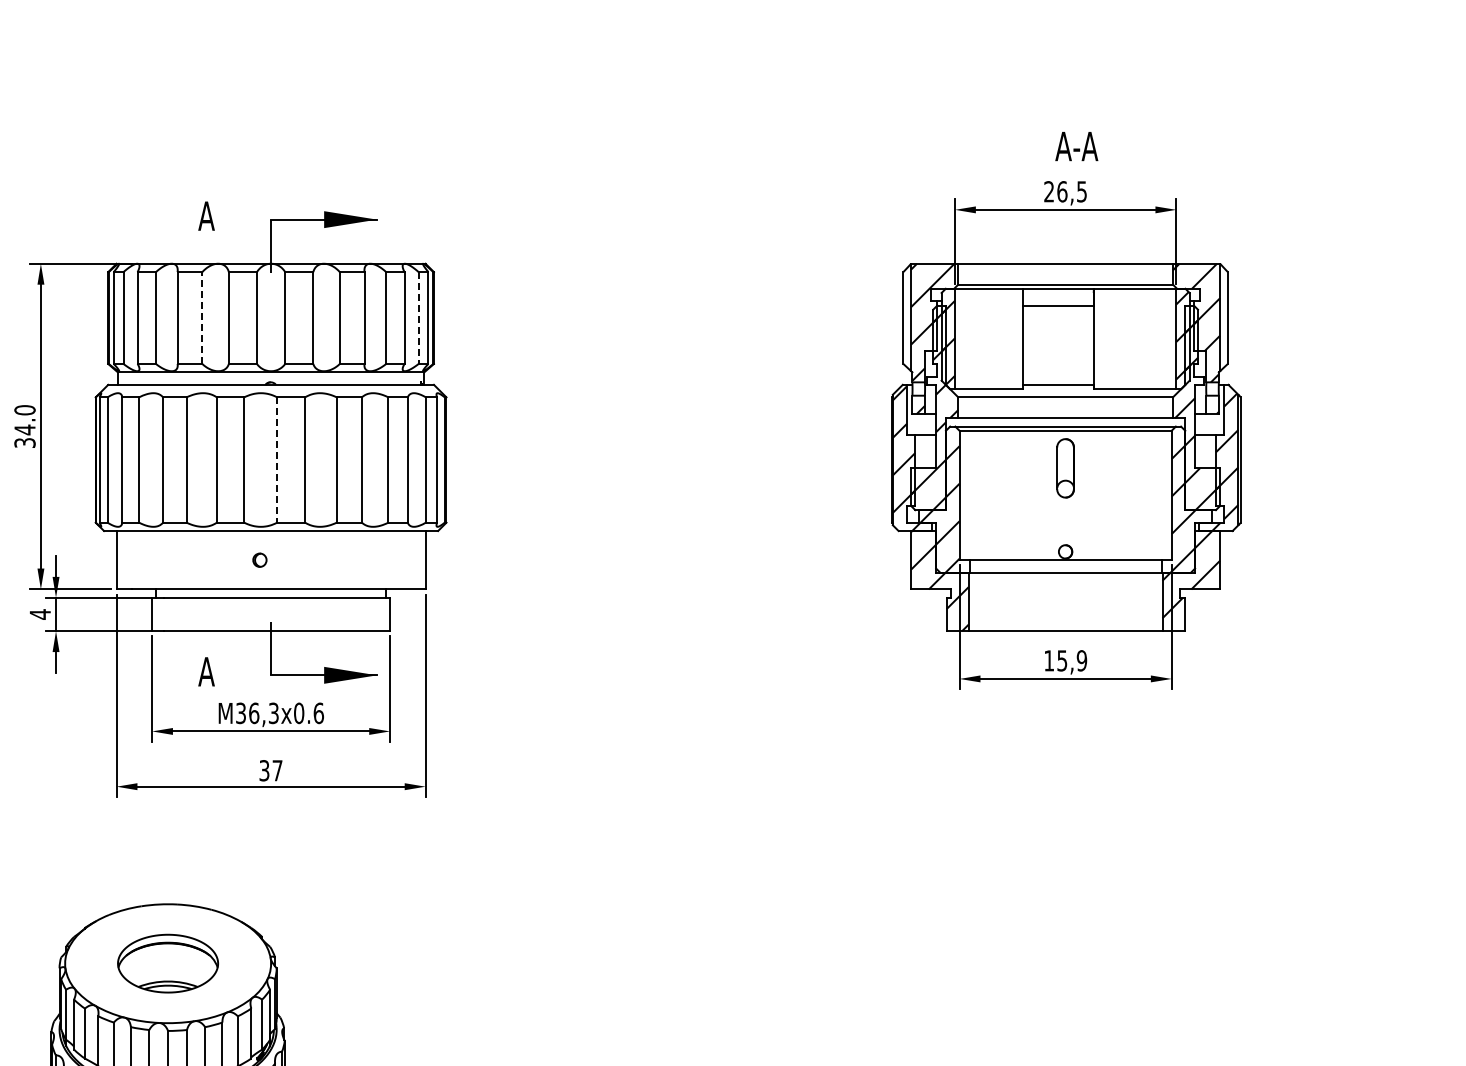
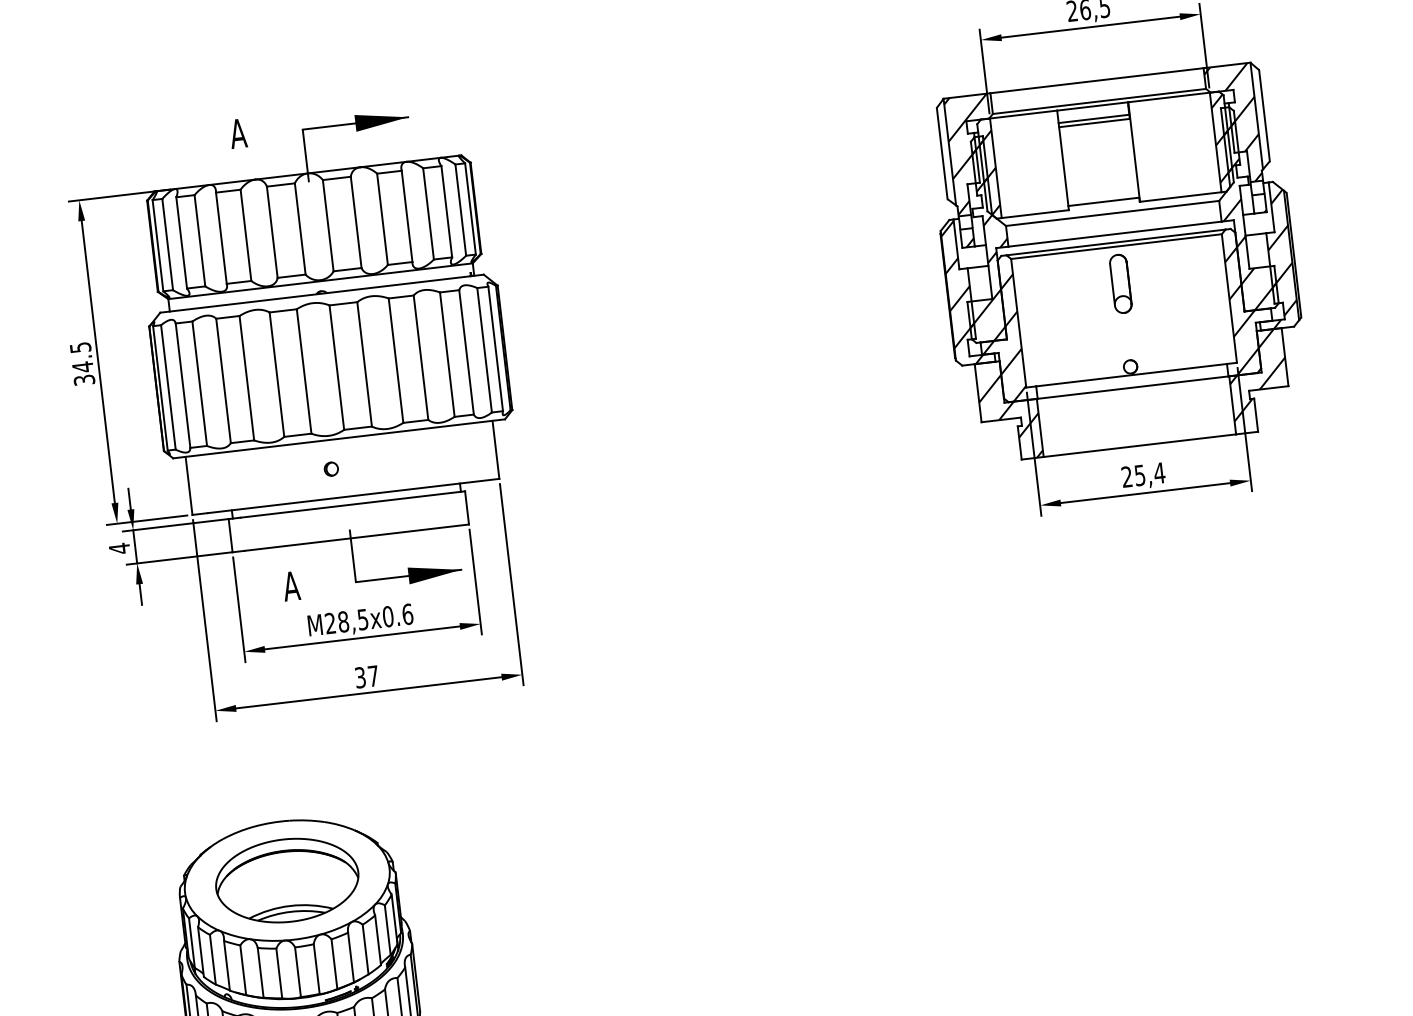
line: (1057, 301) -> (1093, 119), added
line: (202, 318) -> (246, 235), dashed -> solid
line: (418, 318) -> (460, 210), dashed -> solid
text: (24, 410) -> (80, 347), 34.0 -> 34.5
line: (277, 460) -> (337, 368), dashed -> solid
text: (1065, 660) -> (1143, 474), 15,9 -> 25,4
text: (257, 713) -> (346, 621), M36,3x0.6 -> M28,5x0.6
part: (167, 963) -> (286, 880), size x1.43

